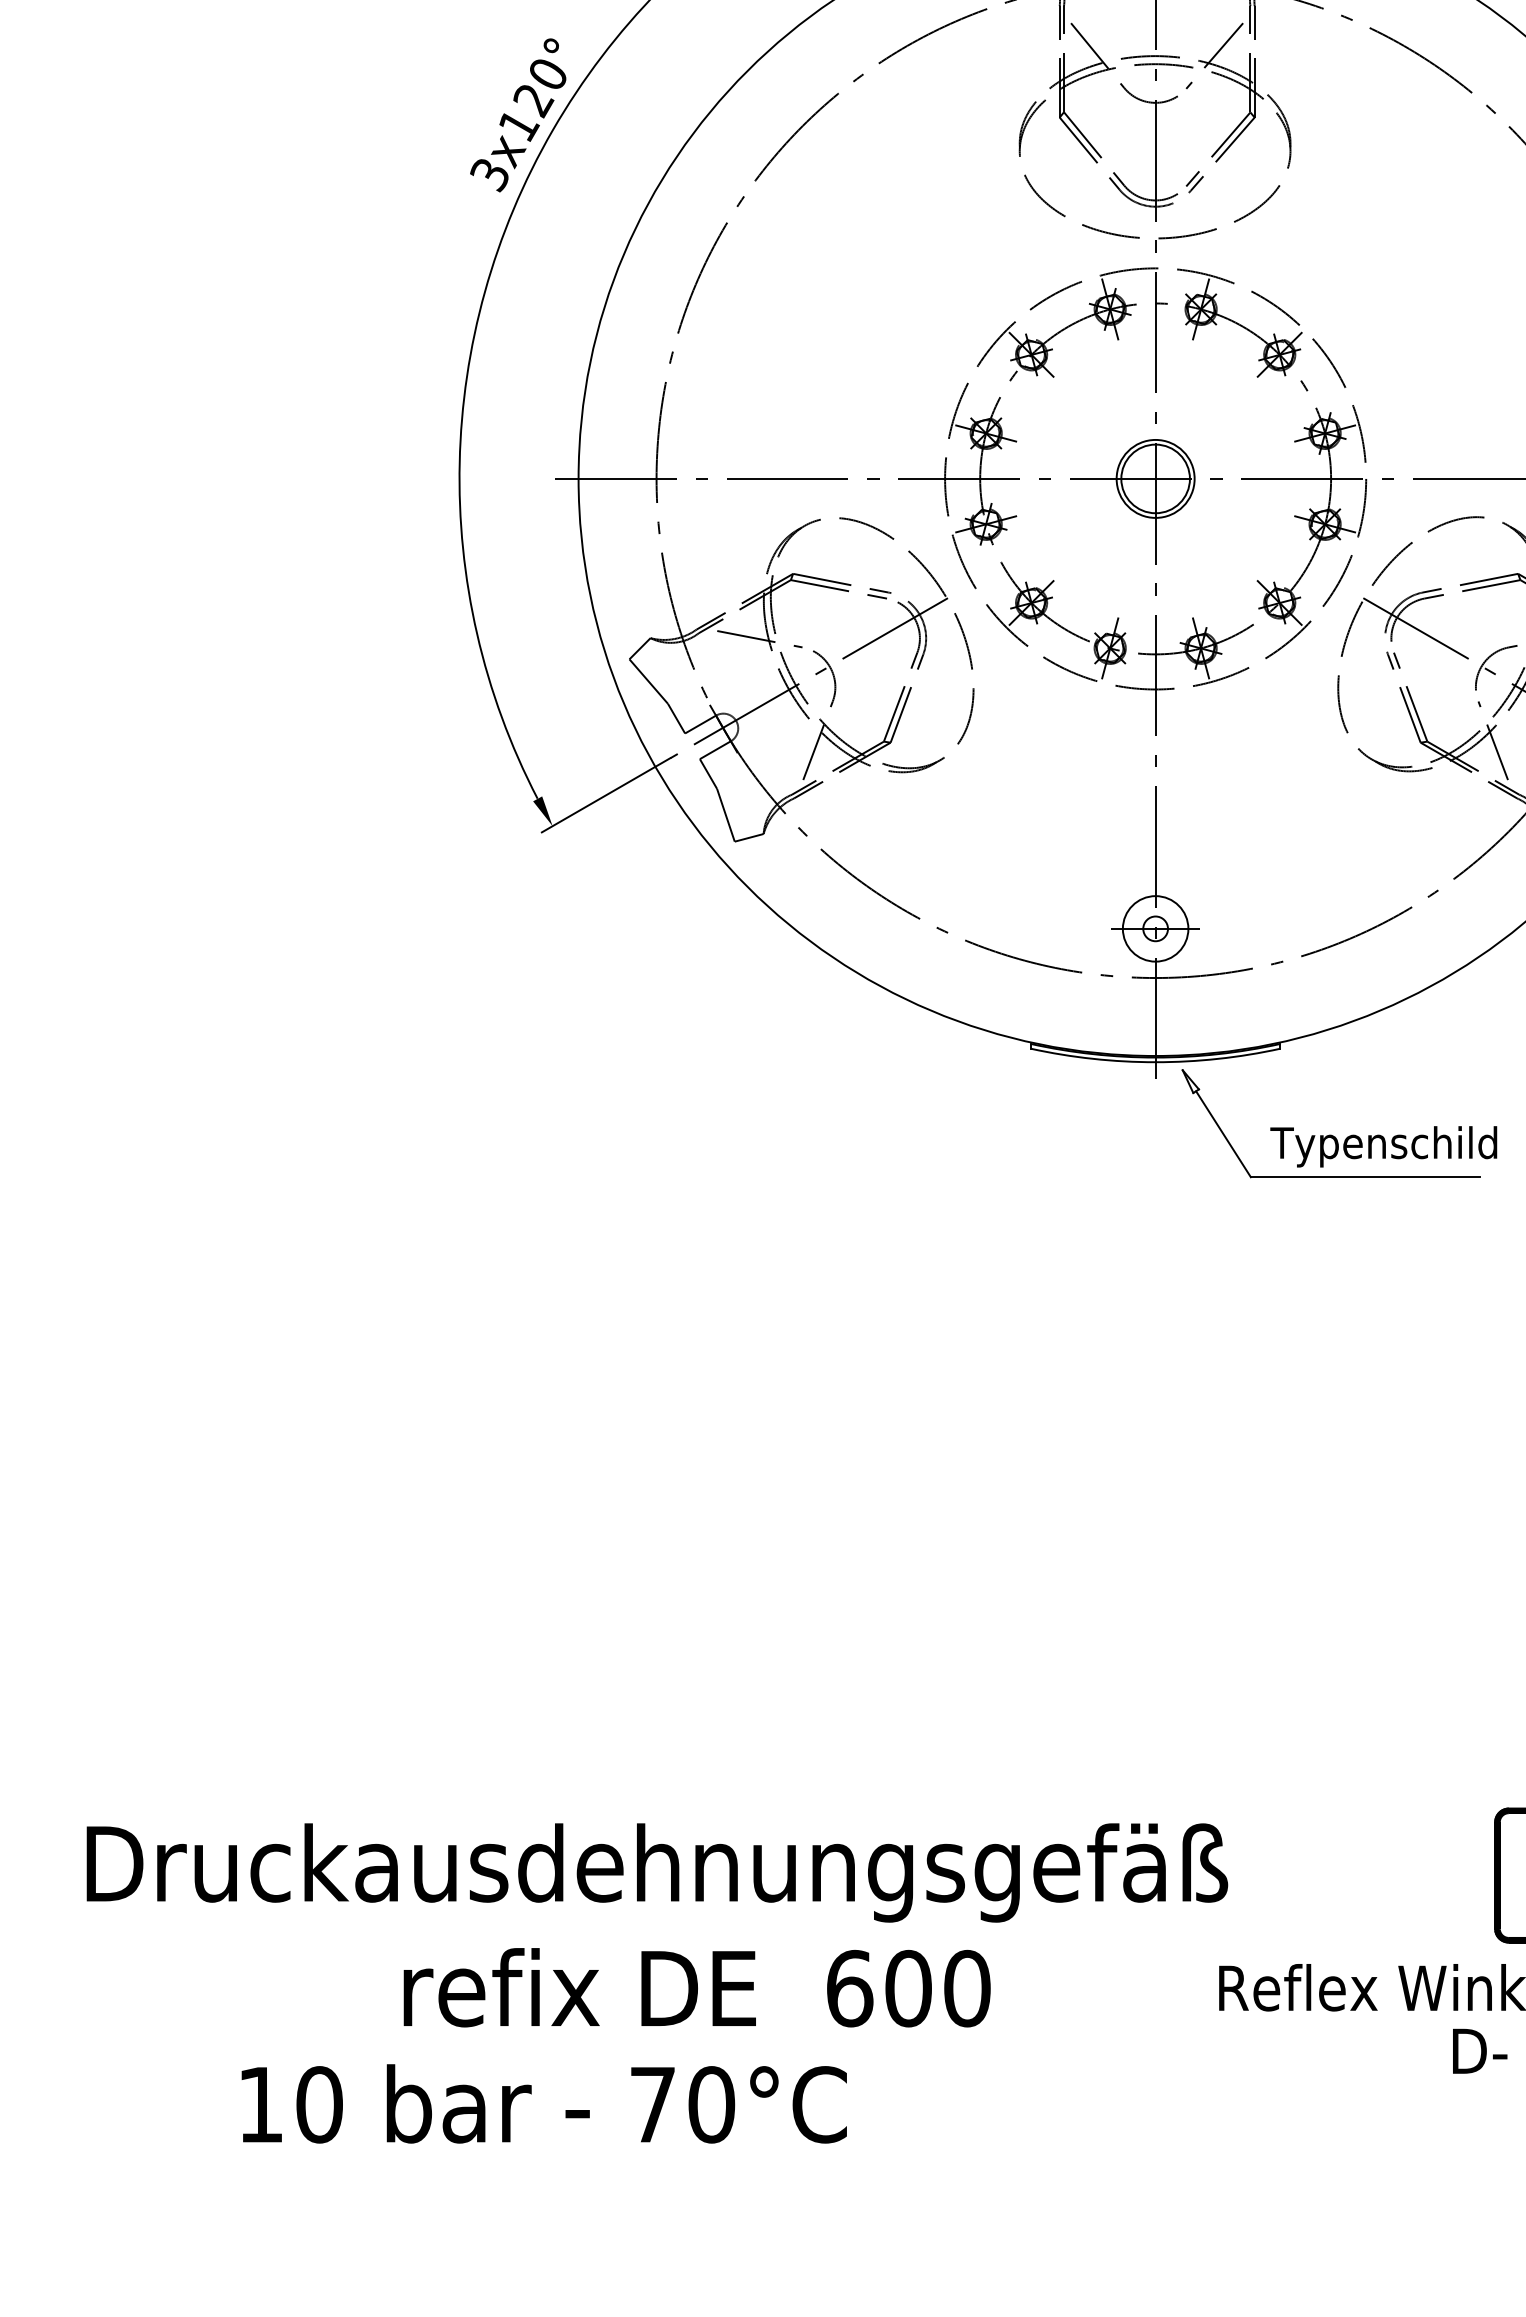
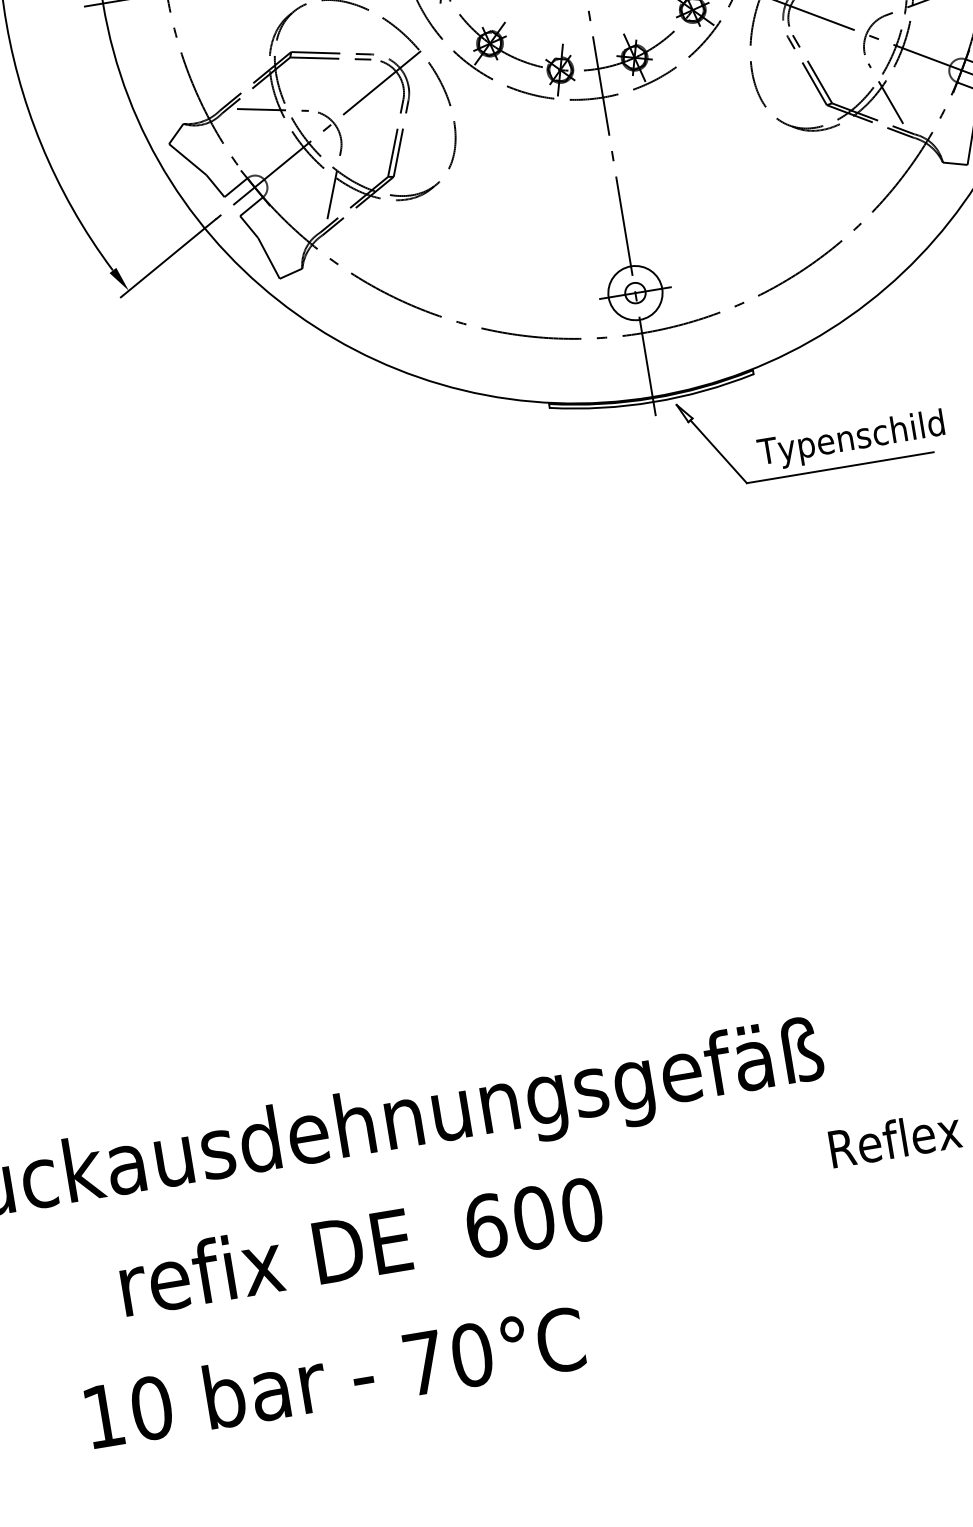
text: (696, 1987) -> (360, 1245), moved
text: (543, 2103) -> (334, 1376), moved

